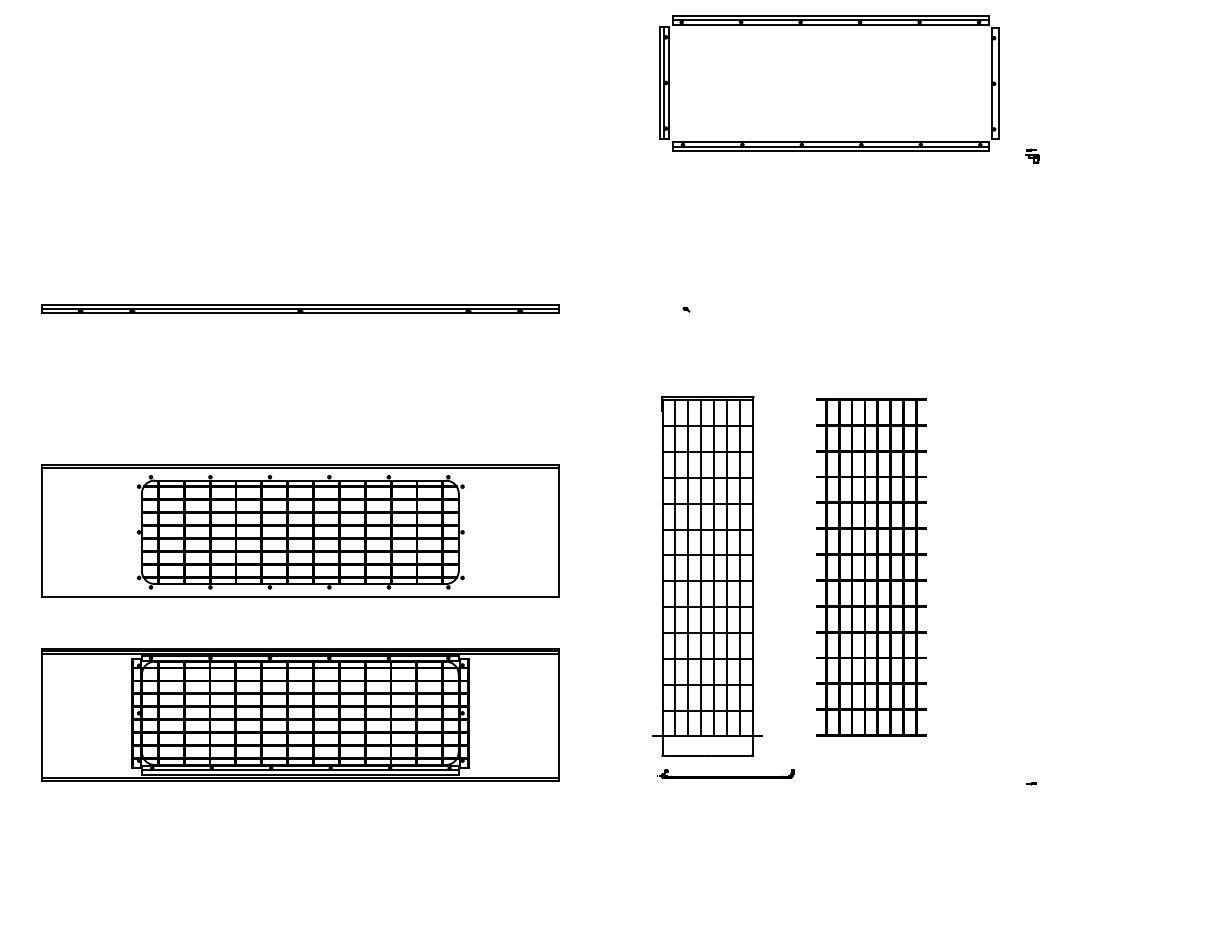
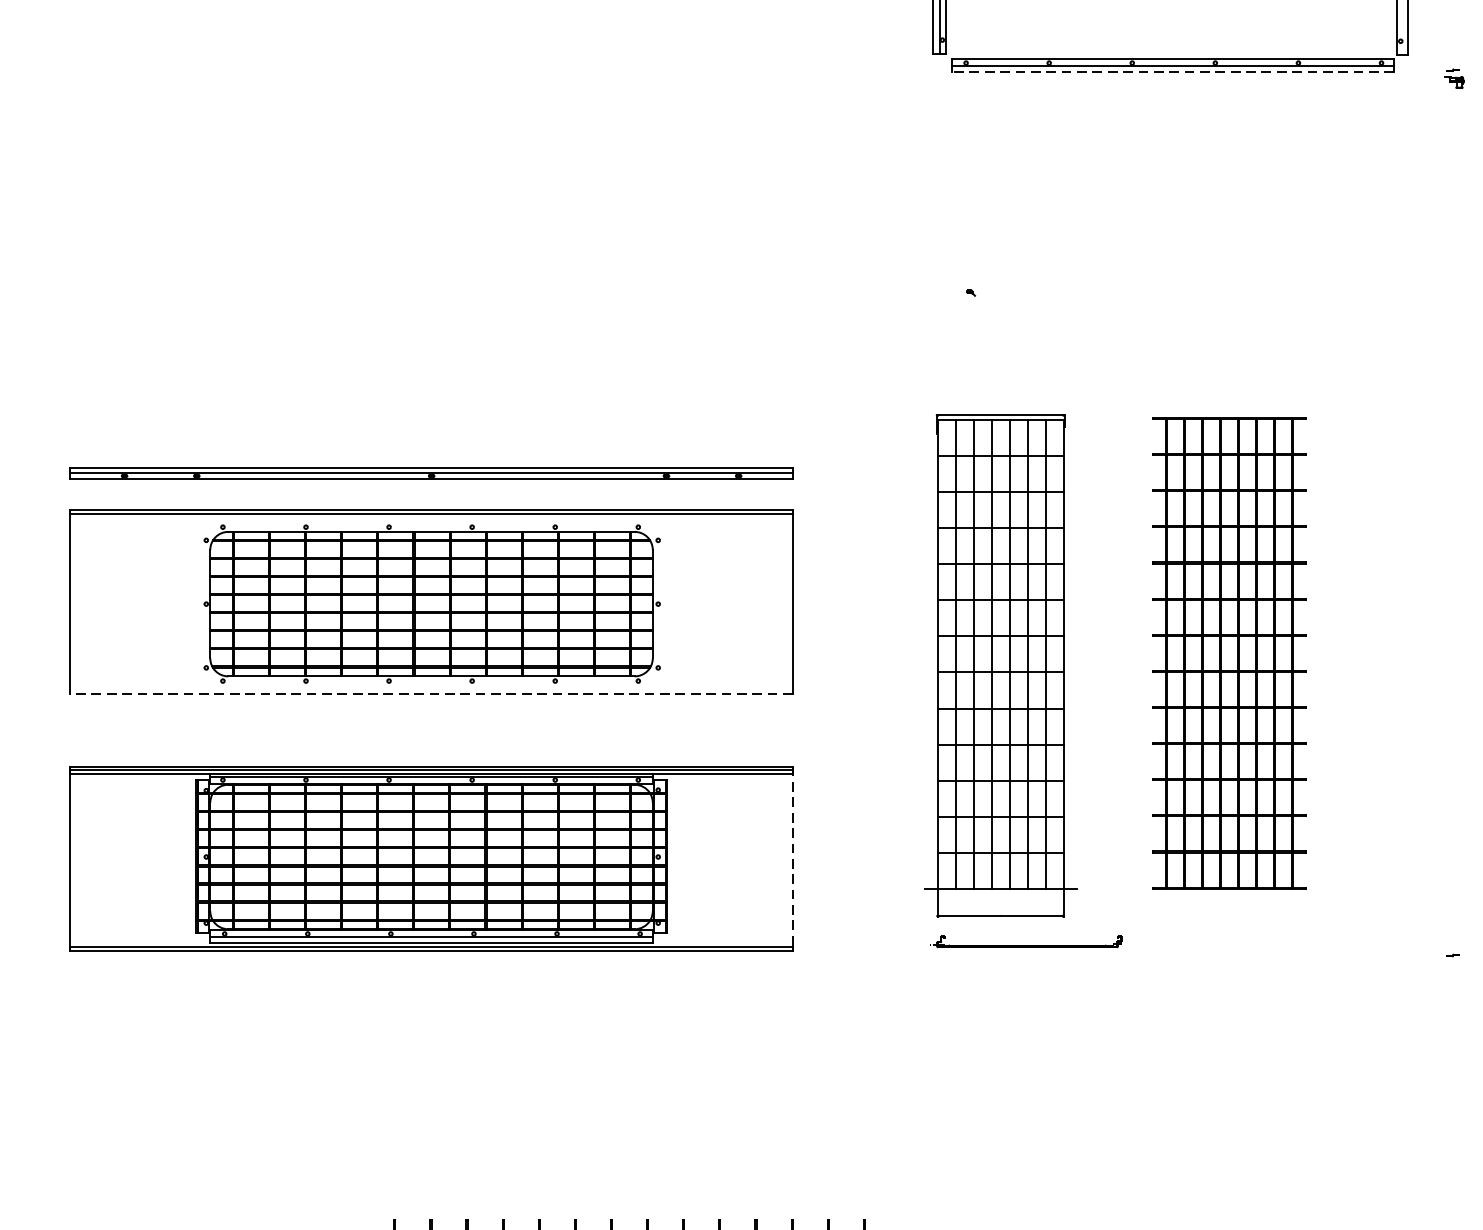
line: (830, 151) -> (1172, 72), solid -> dashed
part: (300, 308) -> (431, 473), moved
line: (300, 596) -> (431, 693), solid -> dashed
line: (558, 713) -> (792, 857), solid -> dashed

